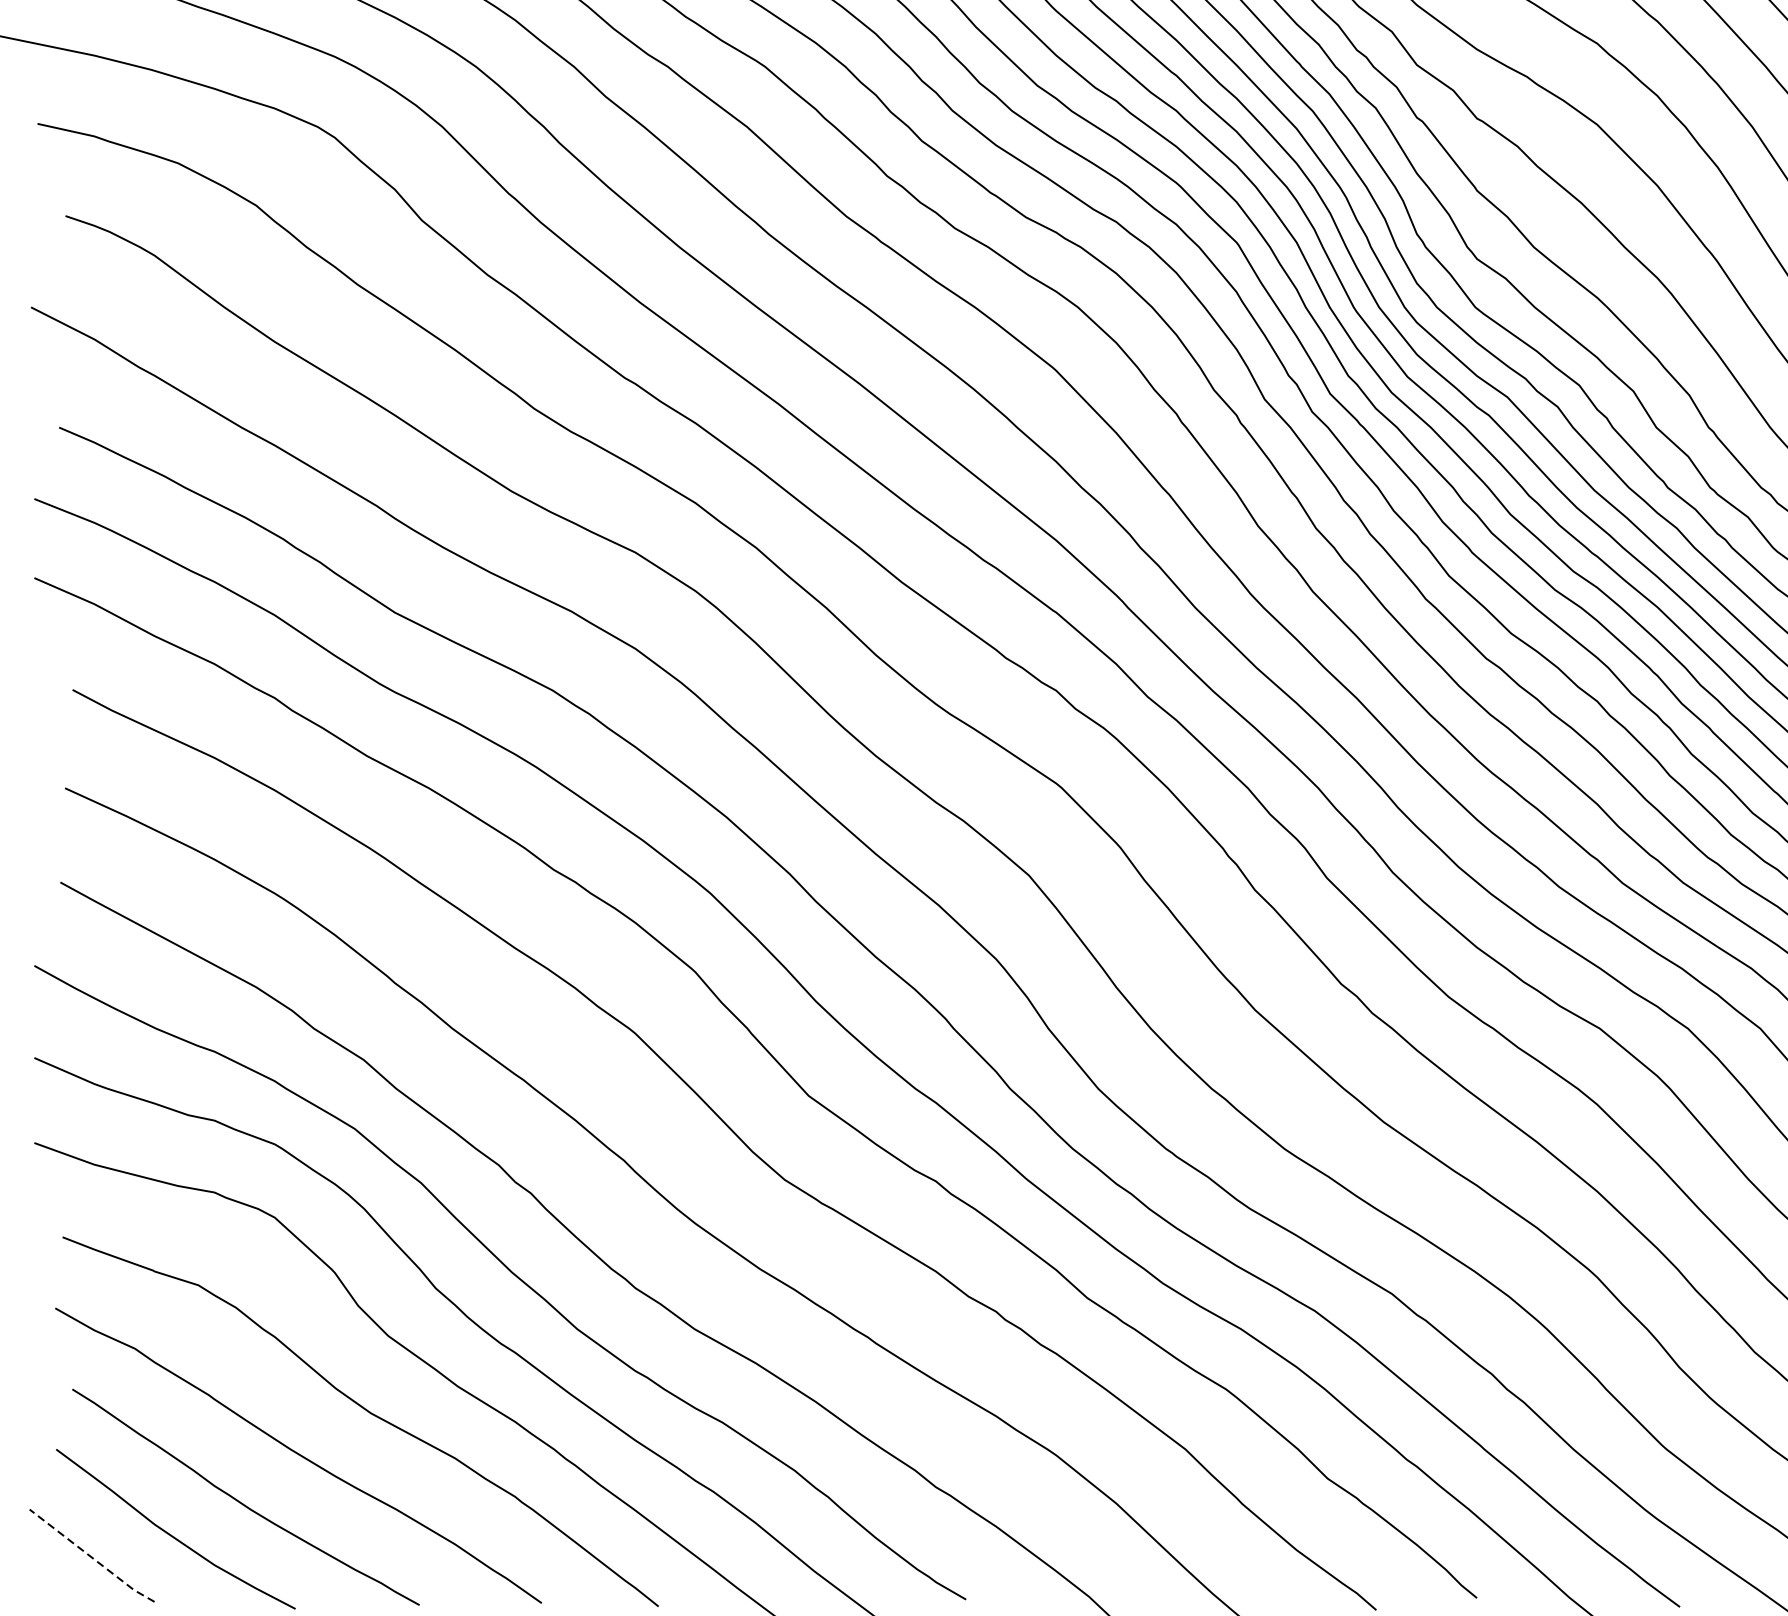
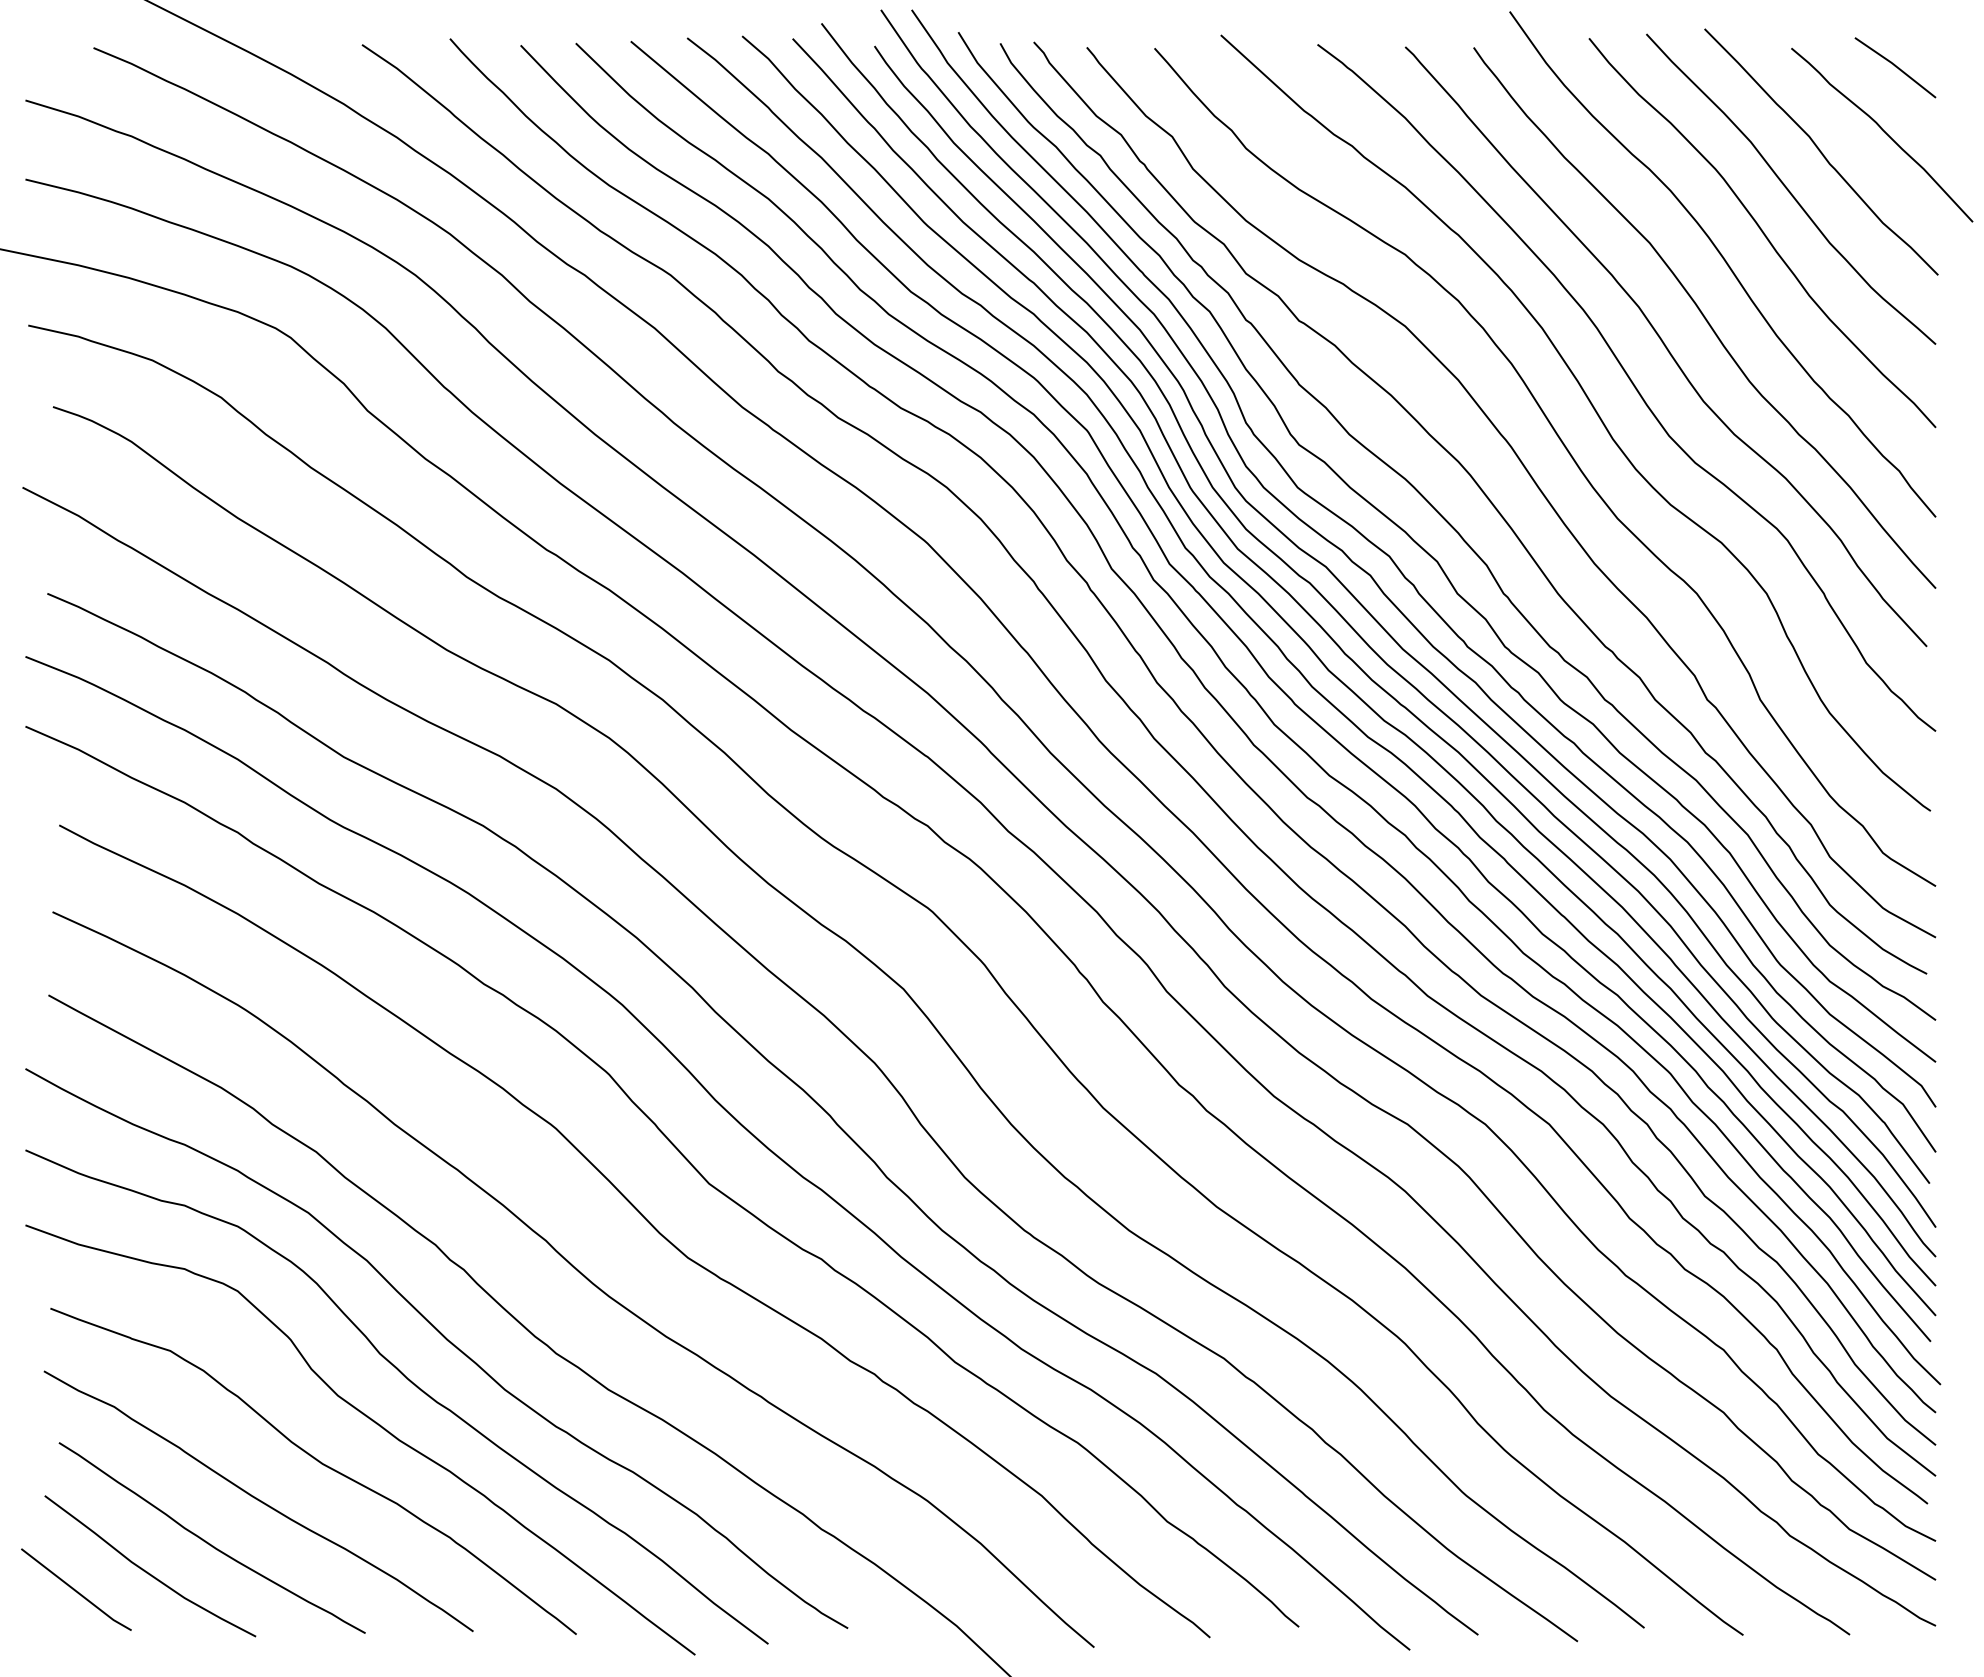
line: (91, 1556) -> (75, 1590), dashed -> solid

